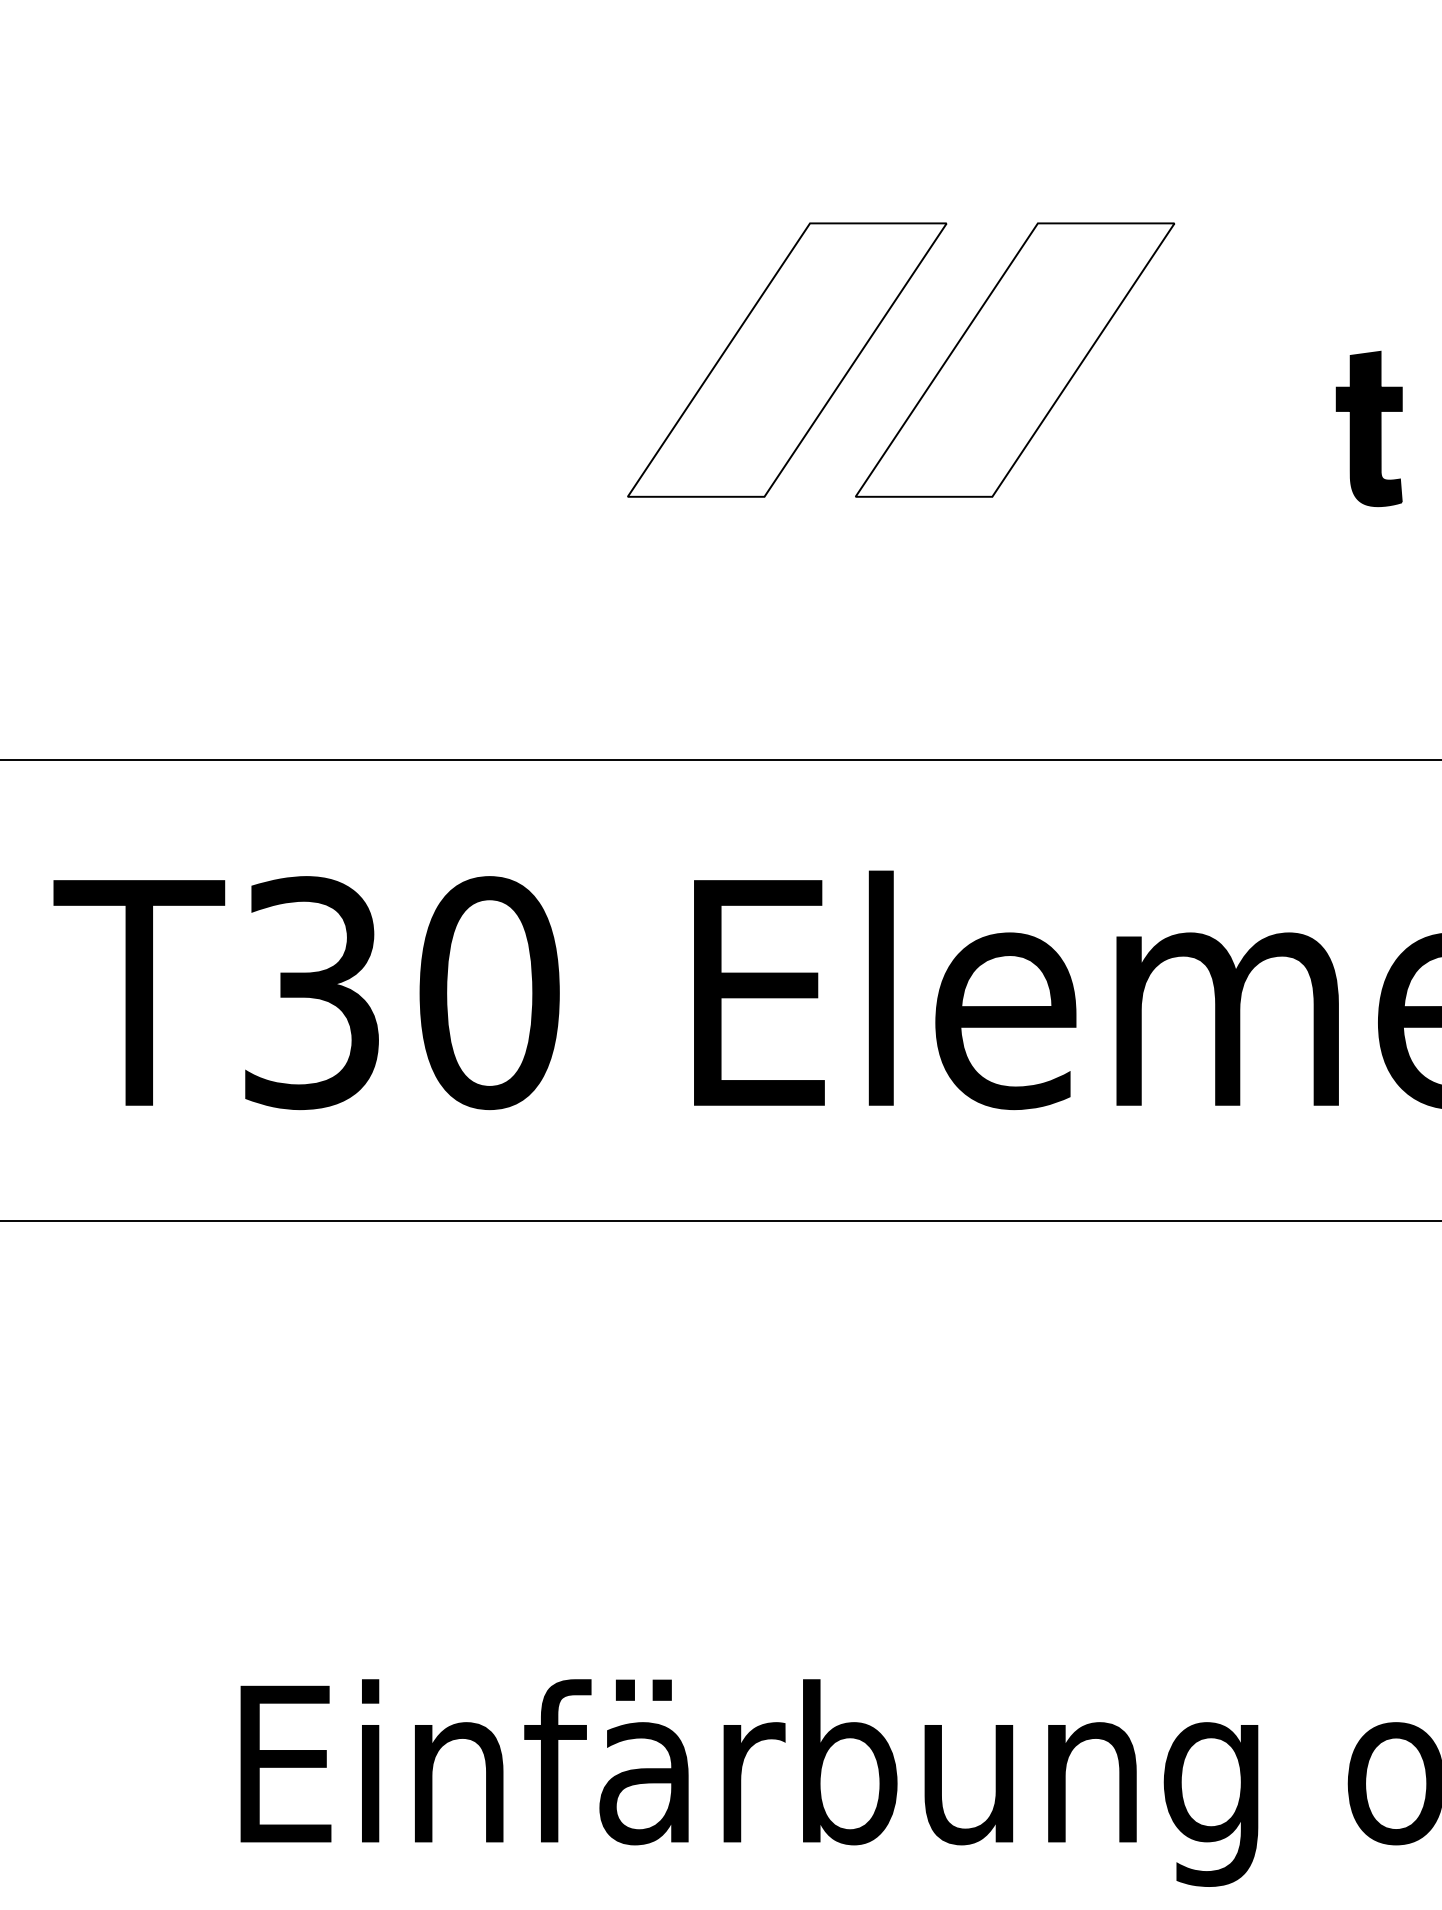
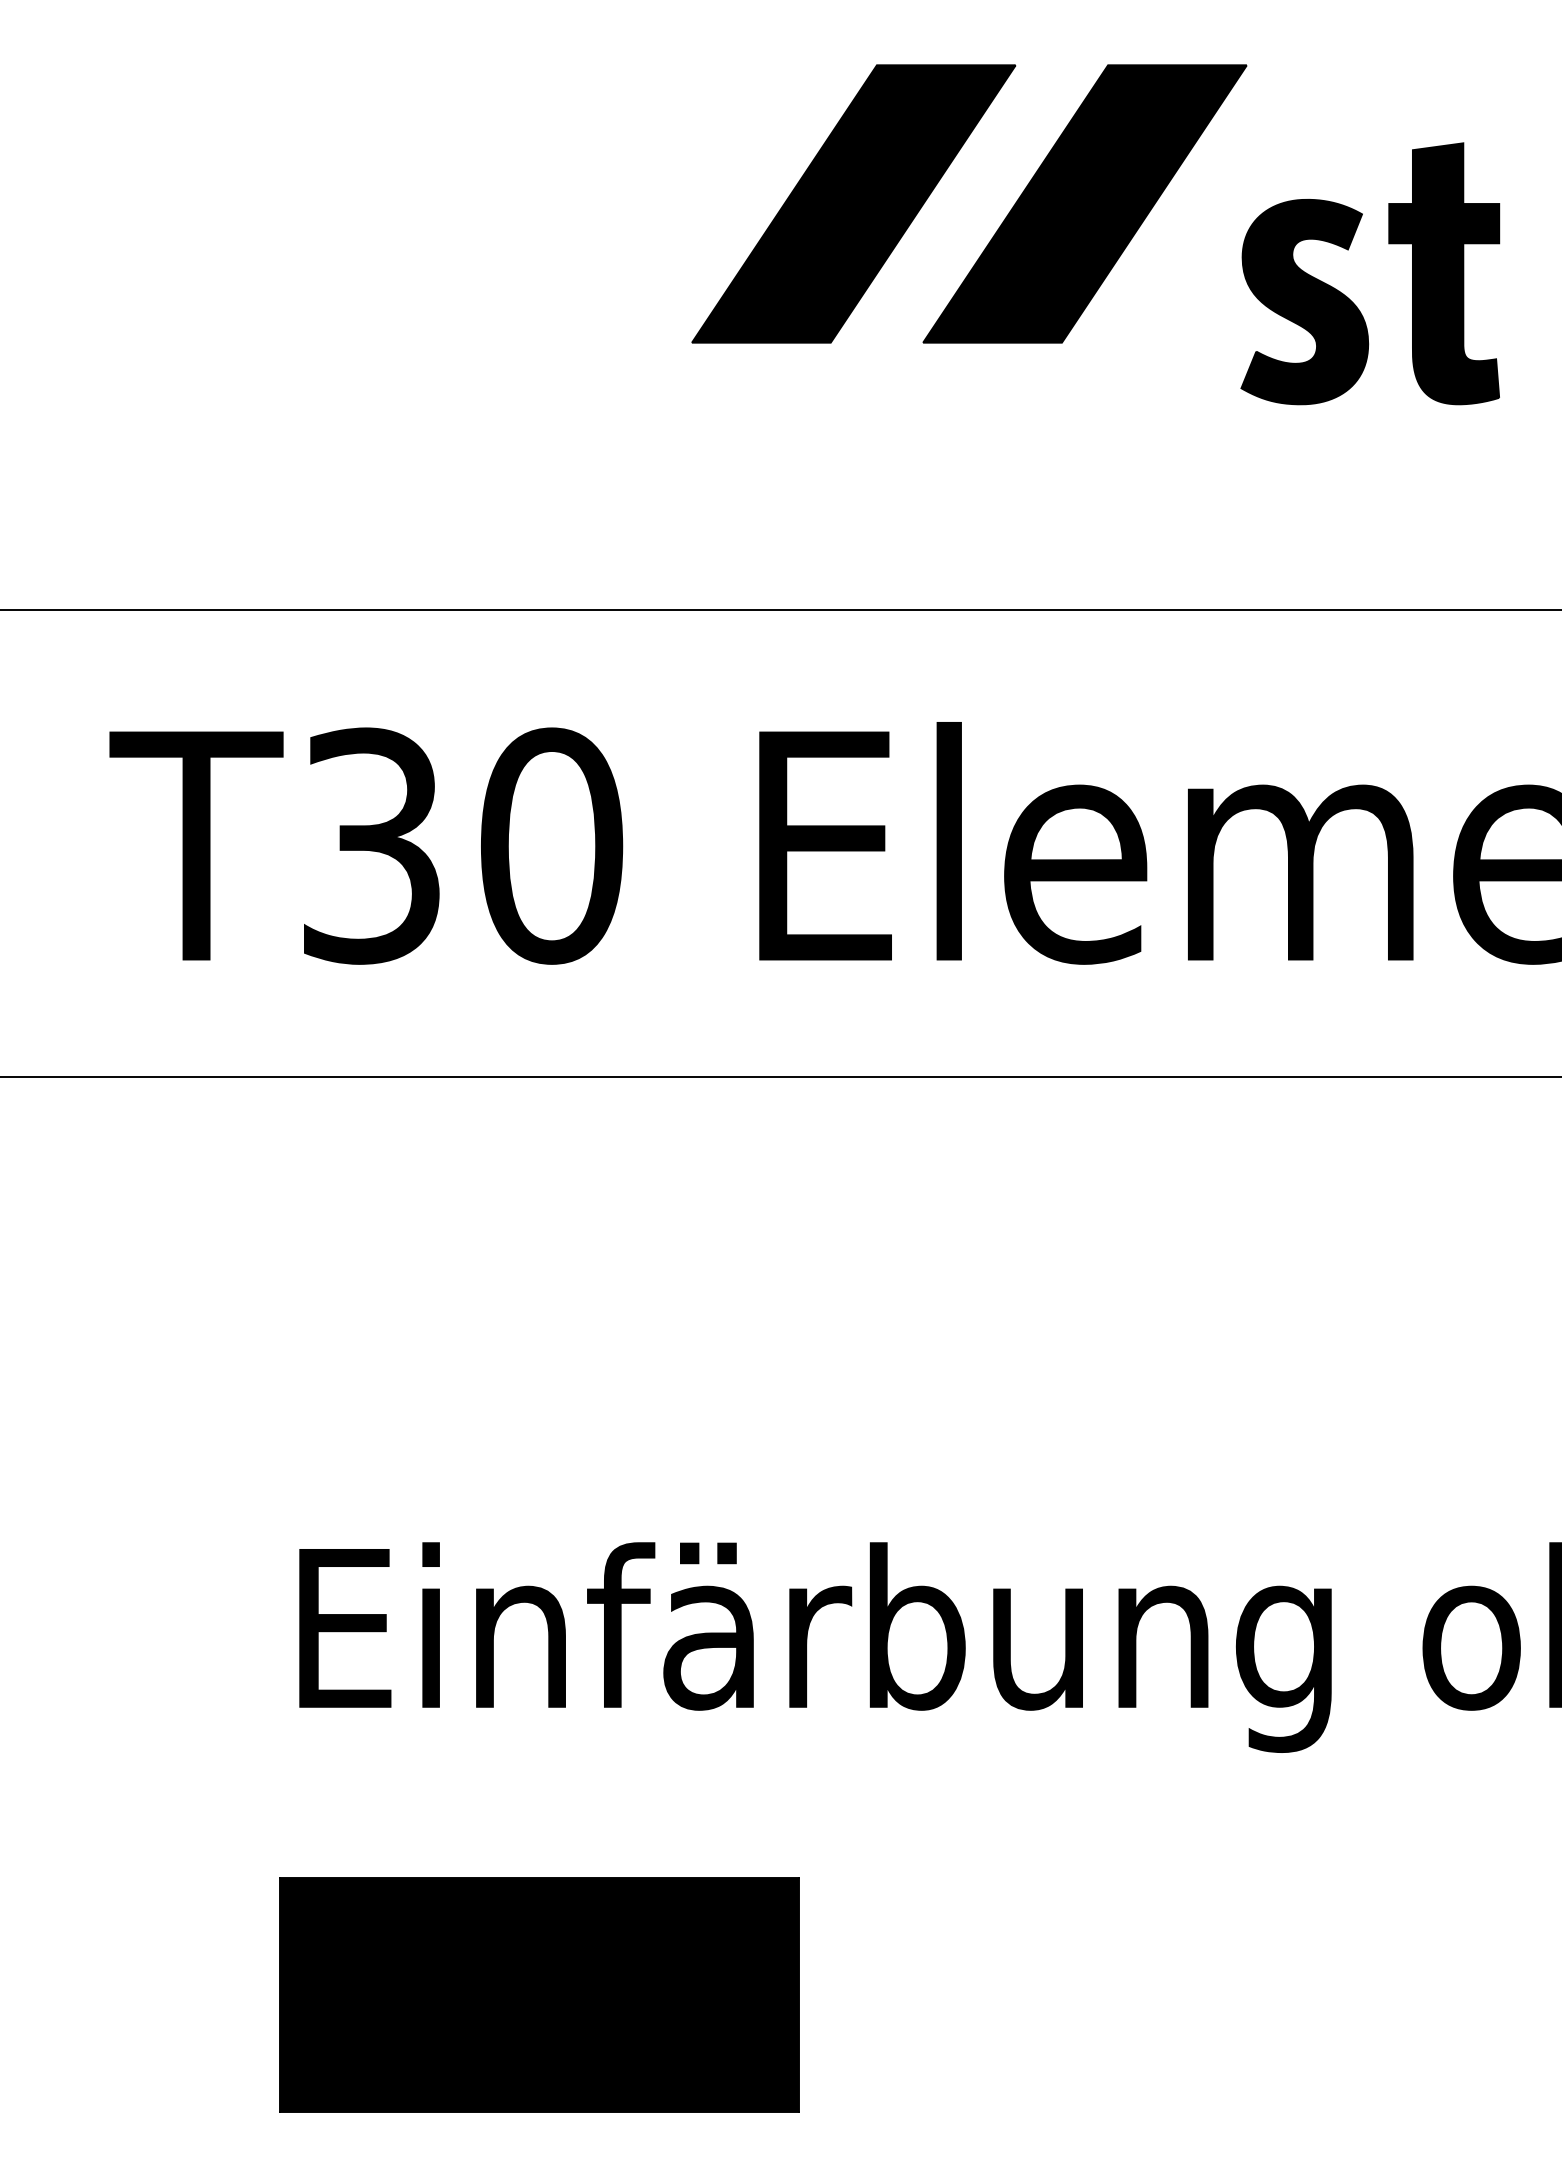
fill: (786, 359) -> (853, 203), added
fill: (1014, 359) -> (1084, 203), added
part: (1369, 428) -> (1444, 273), size x1.67
part: (1231, 457) -> (1304, 302), added

